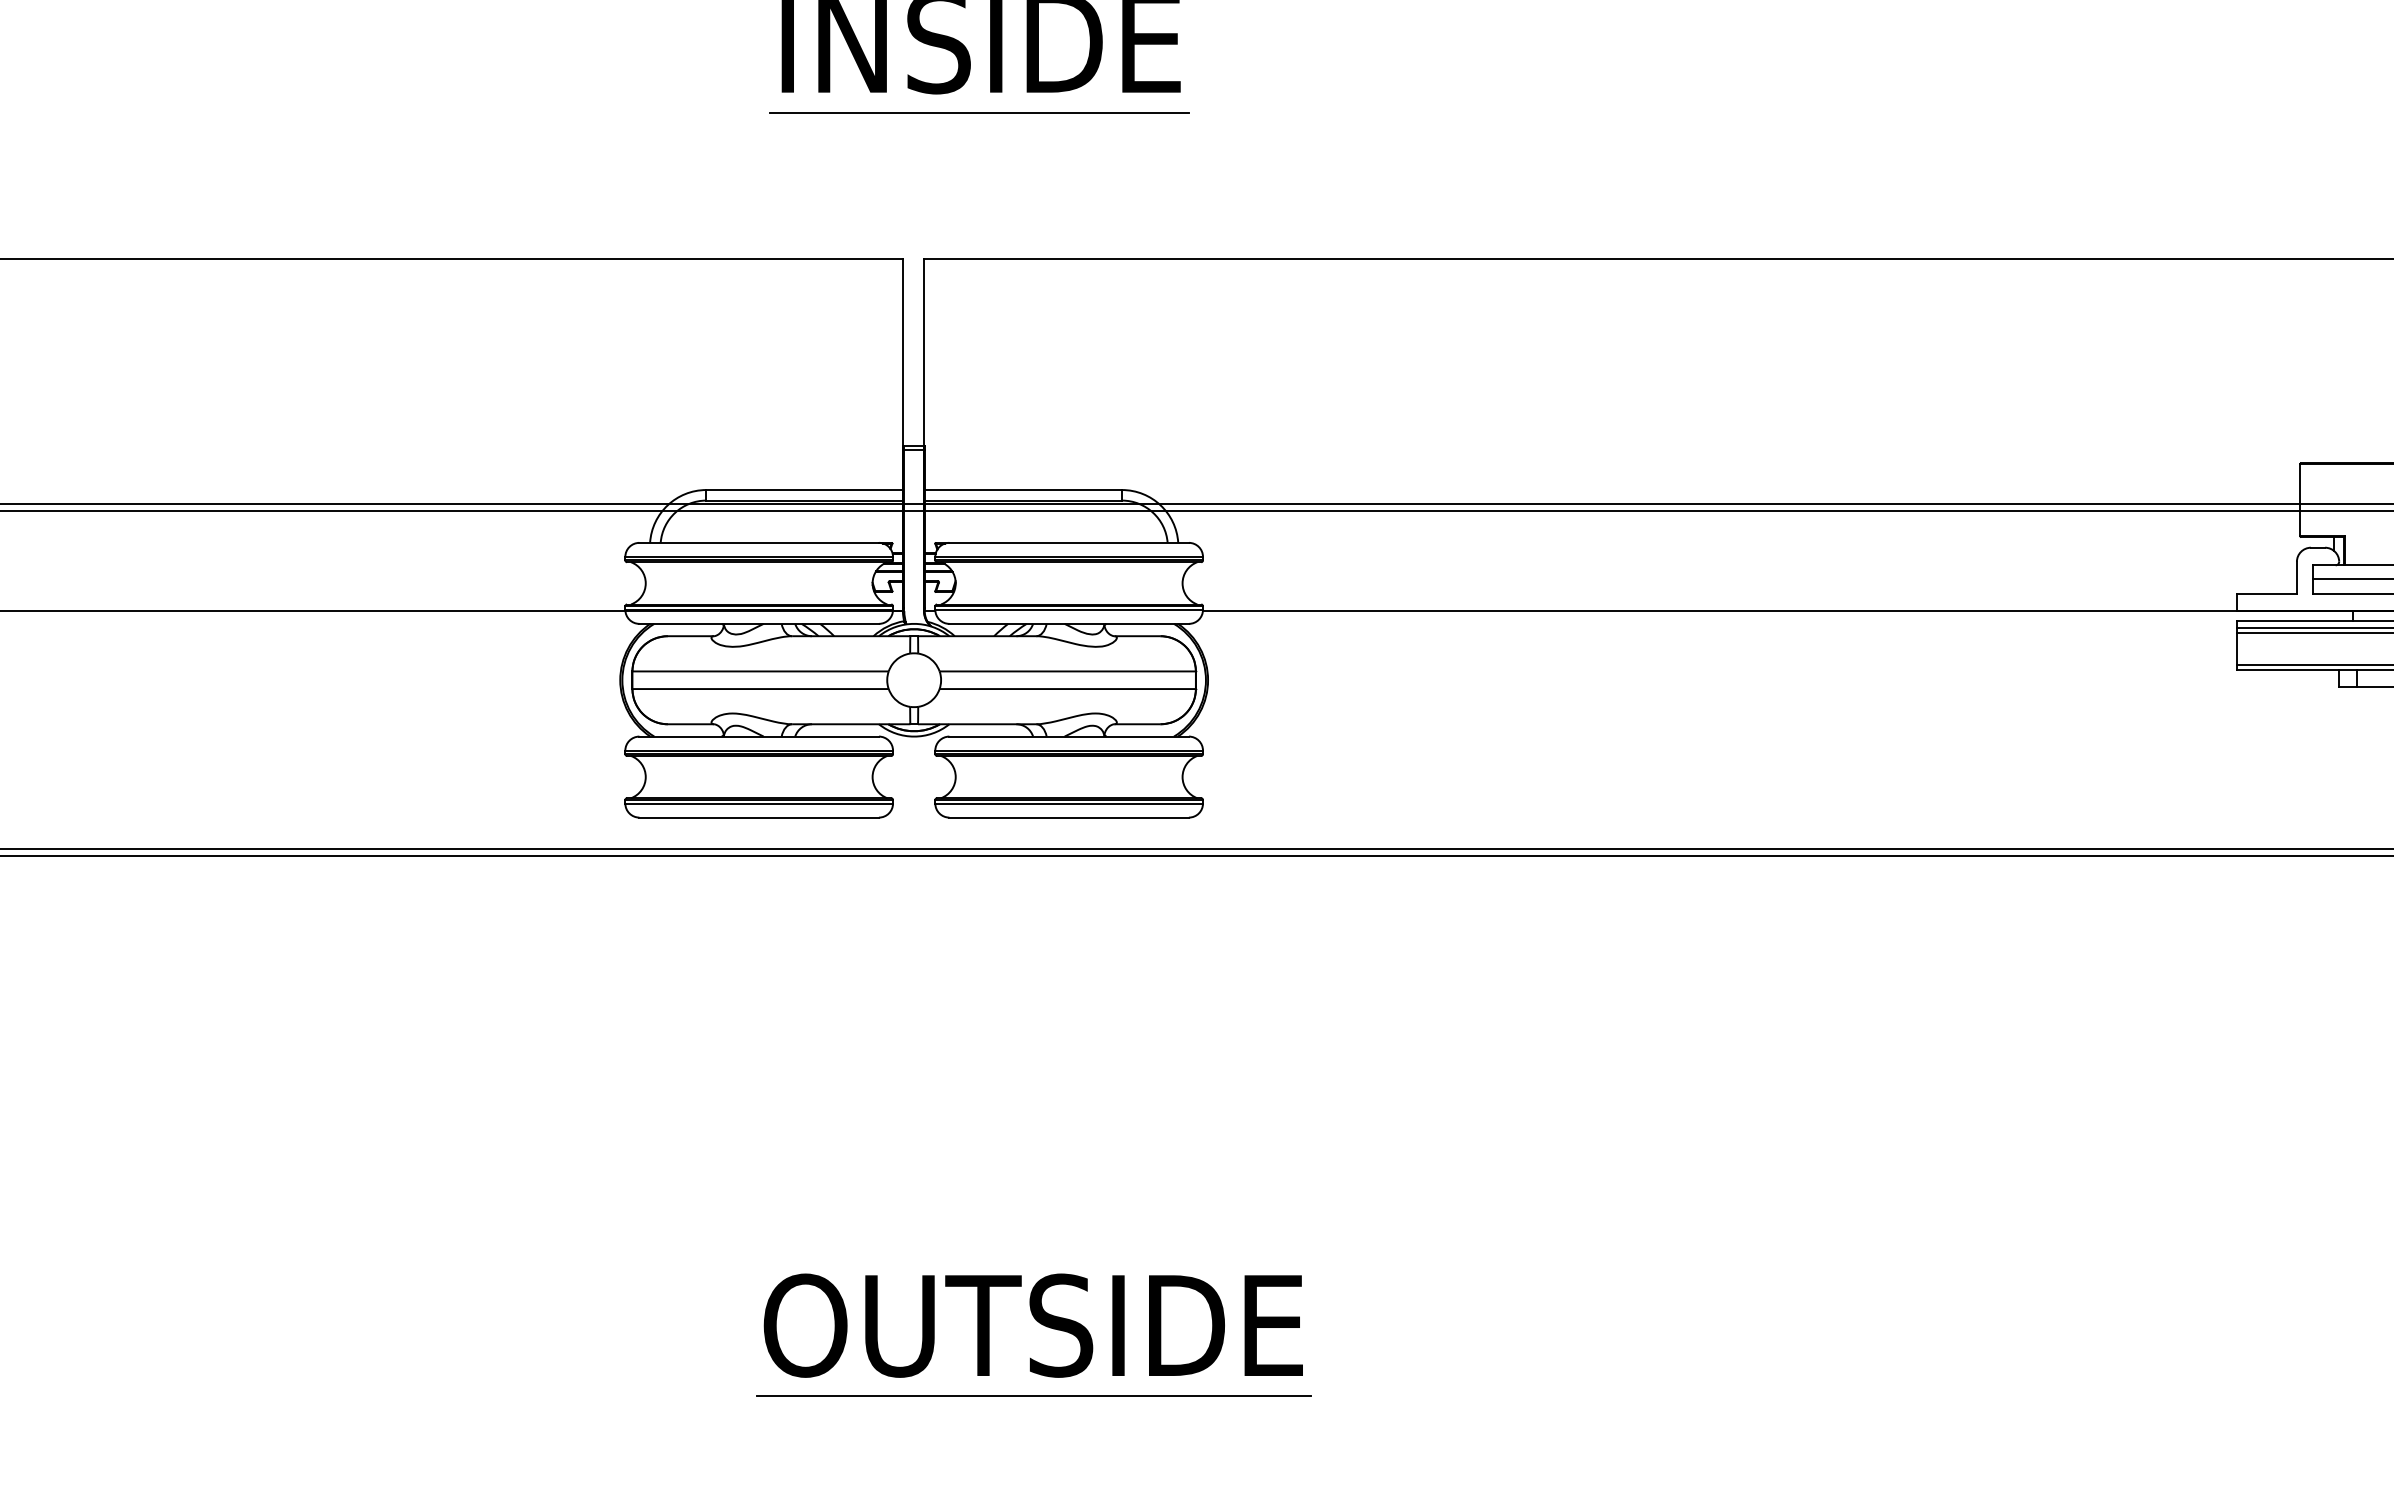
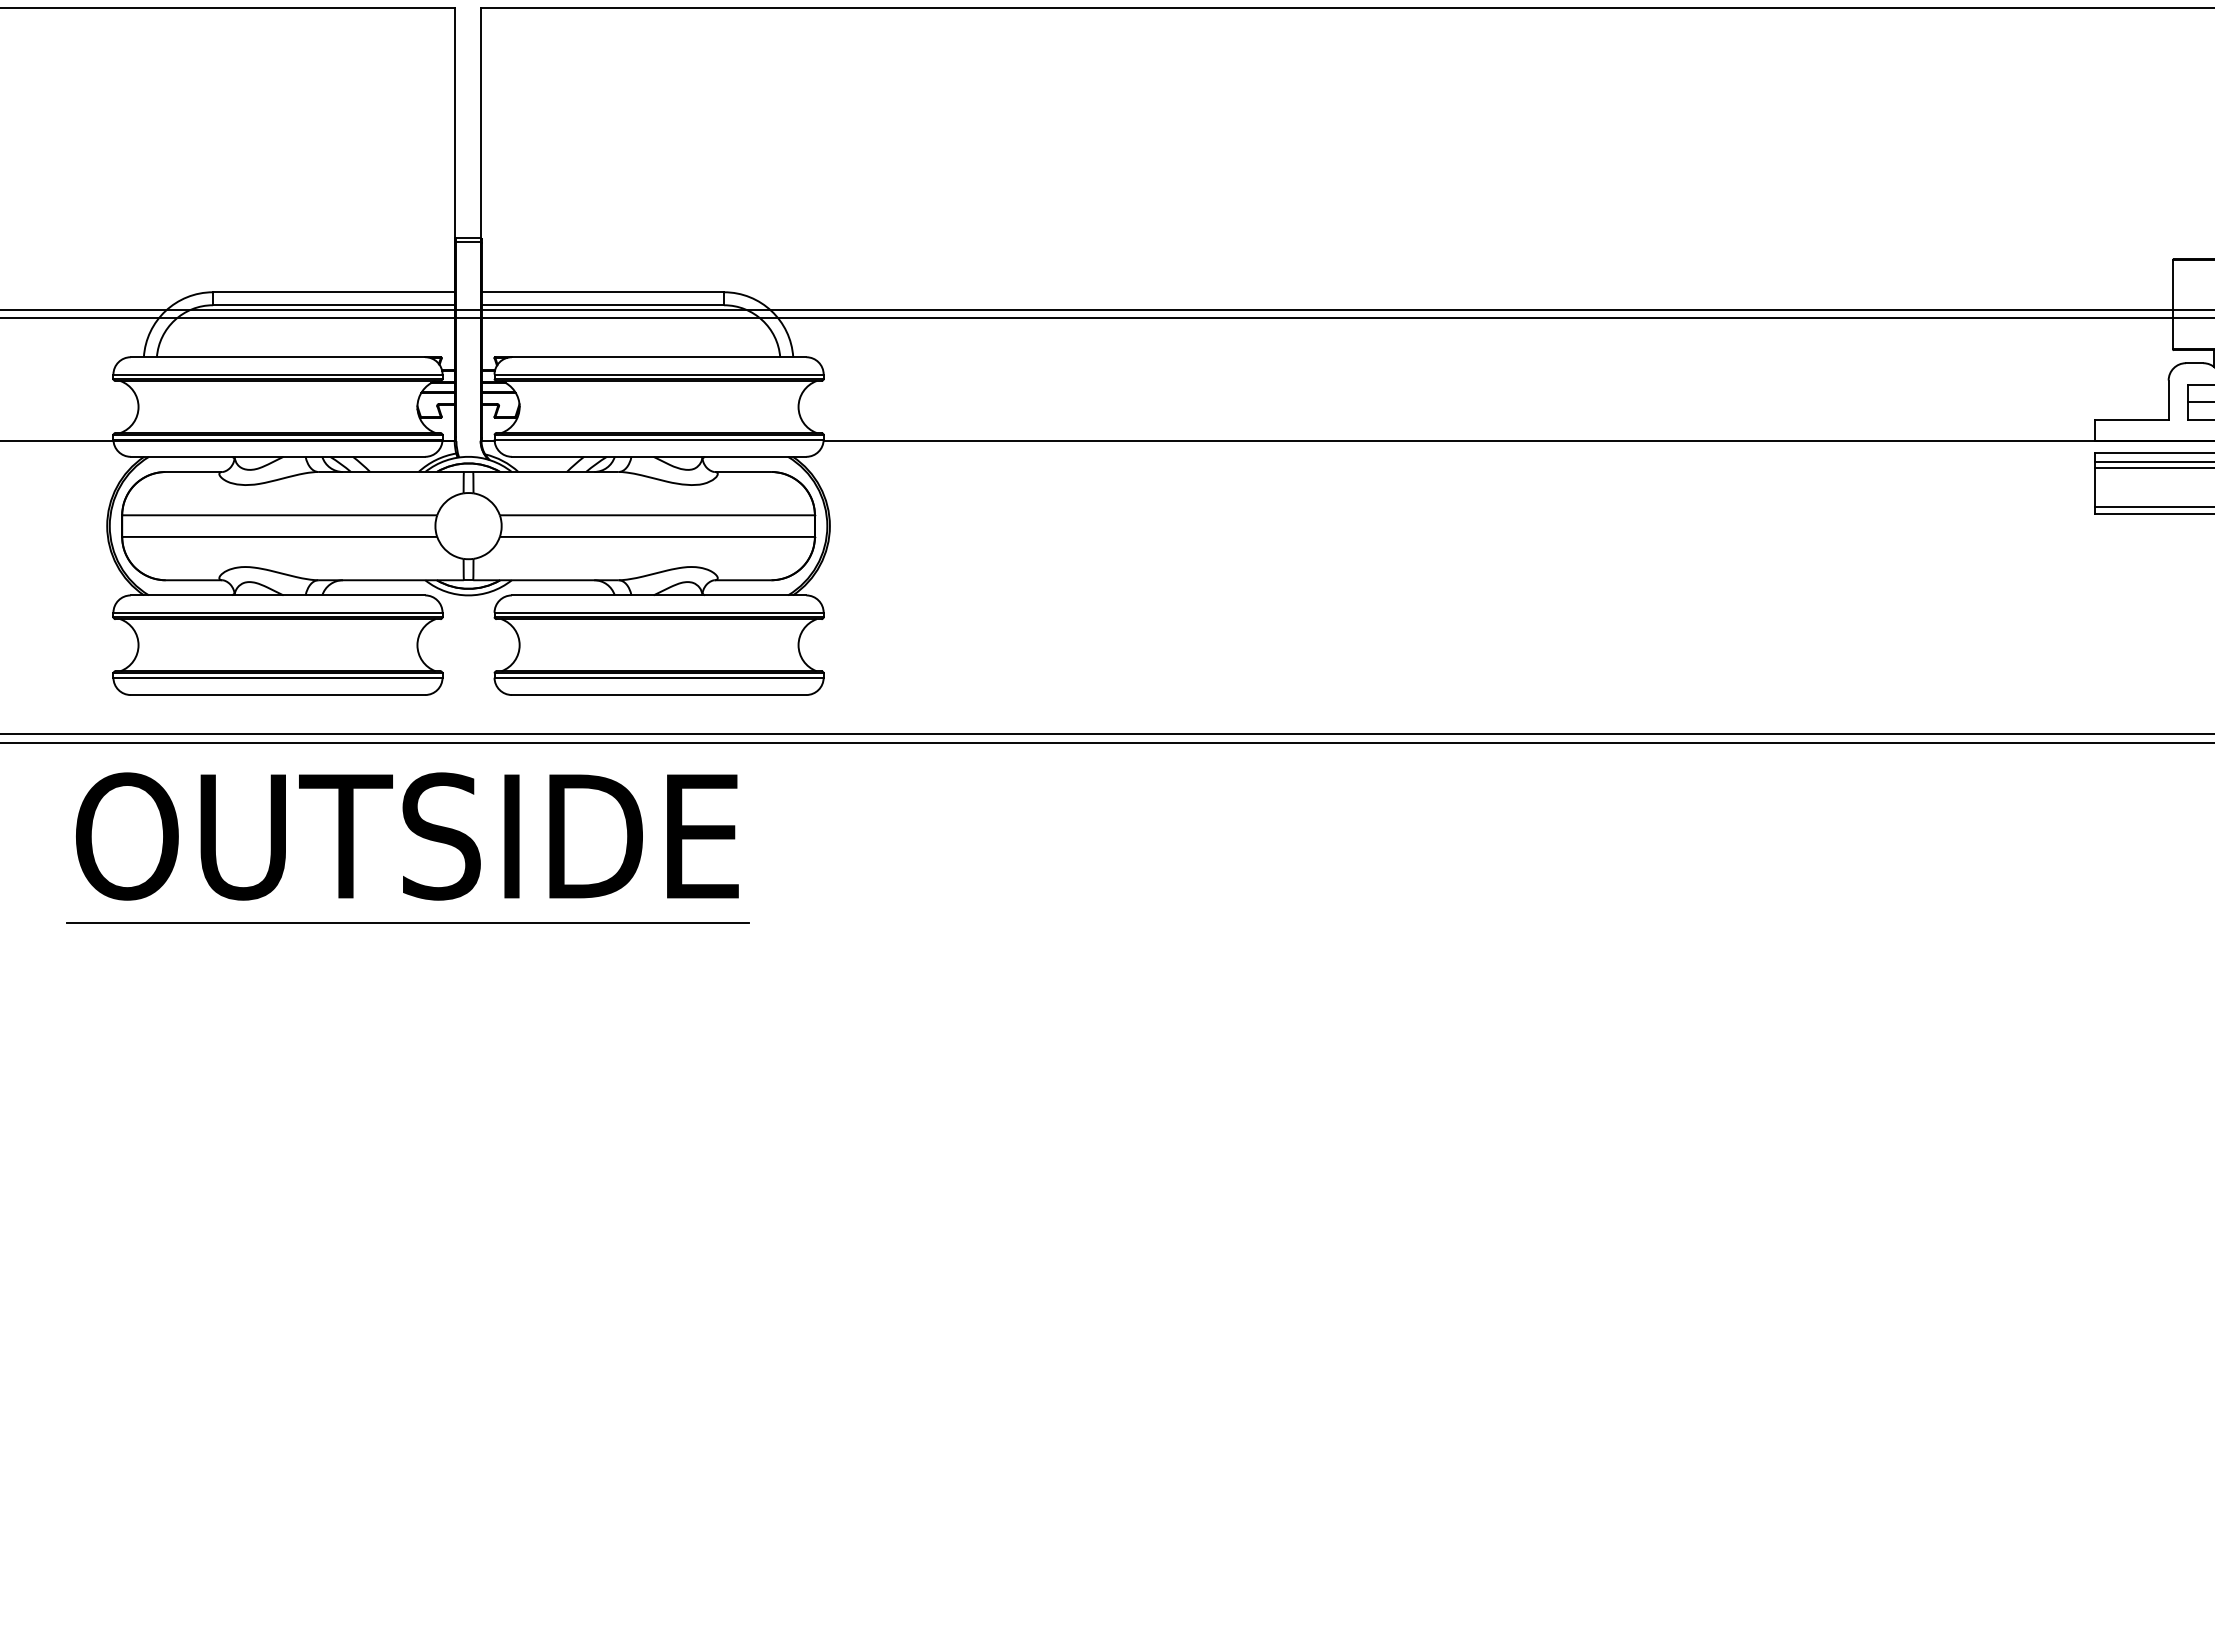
part: (1039, 1323) -> (414, 833), moved

